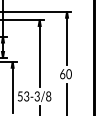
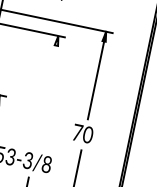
line: (39, 53) -> (46, 90), removed
text: (62, 74) -> (77, 133), 60 -> 70

